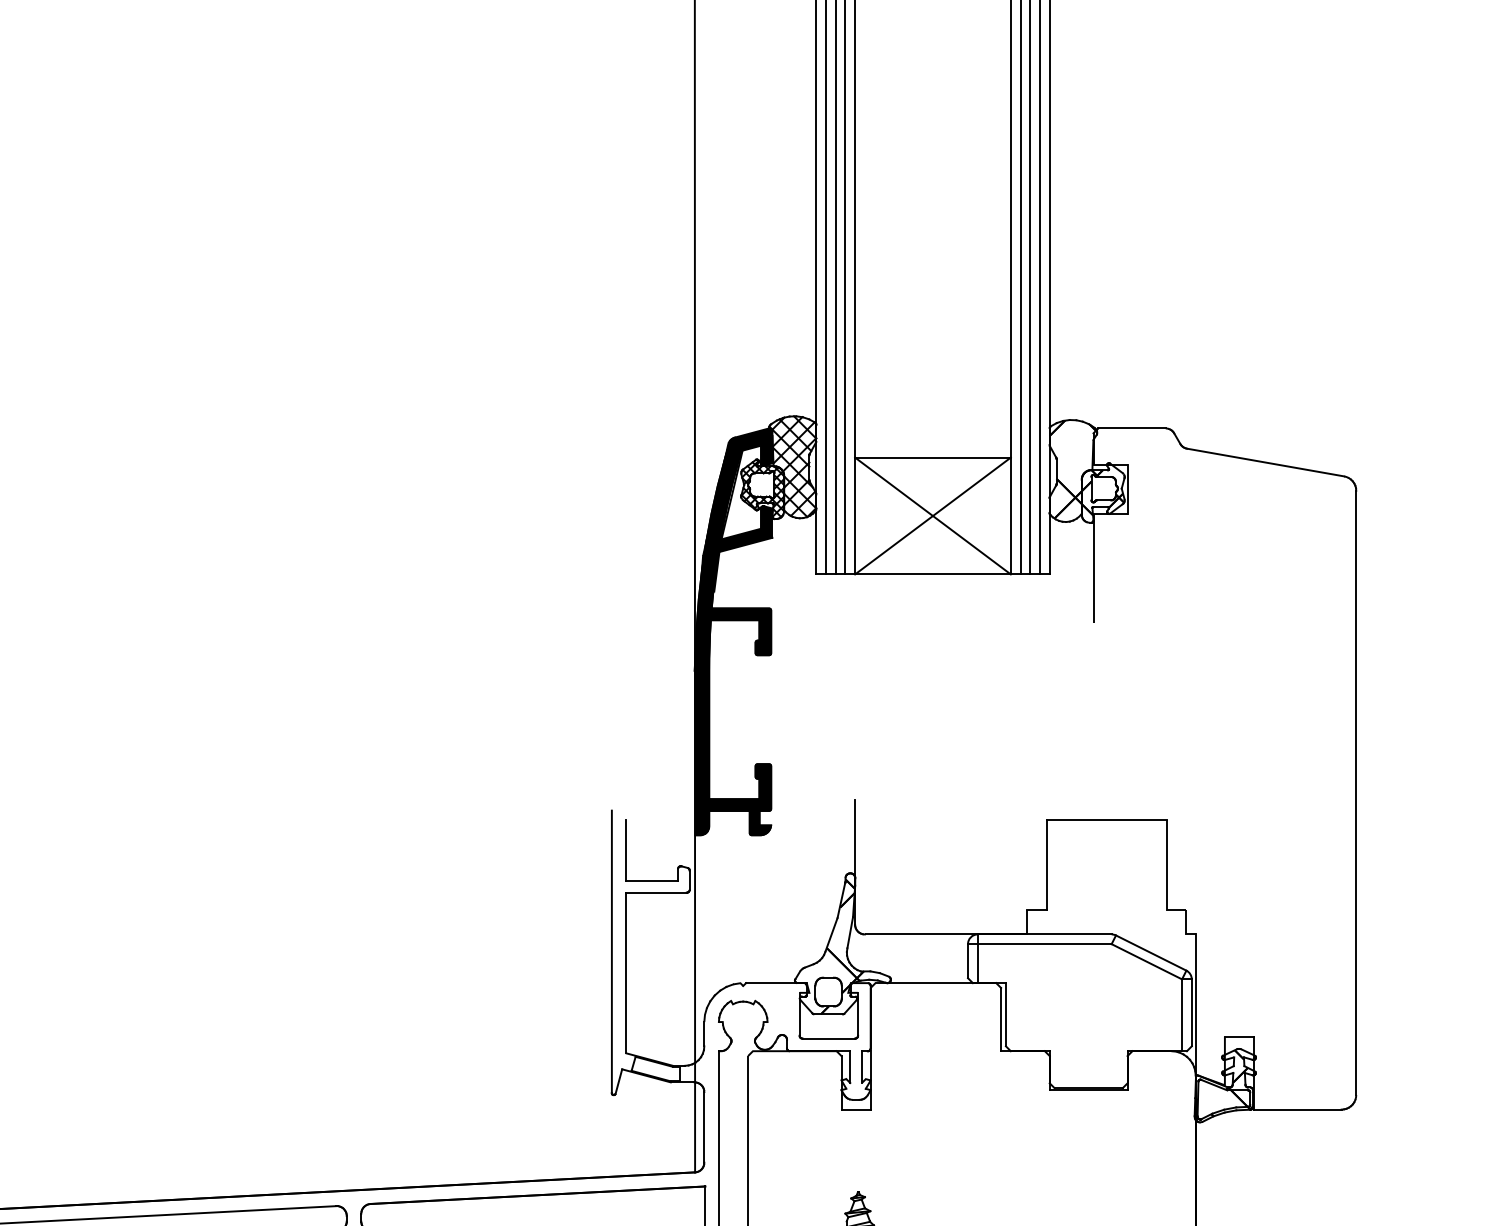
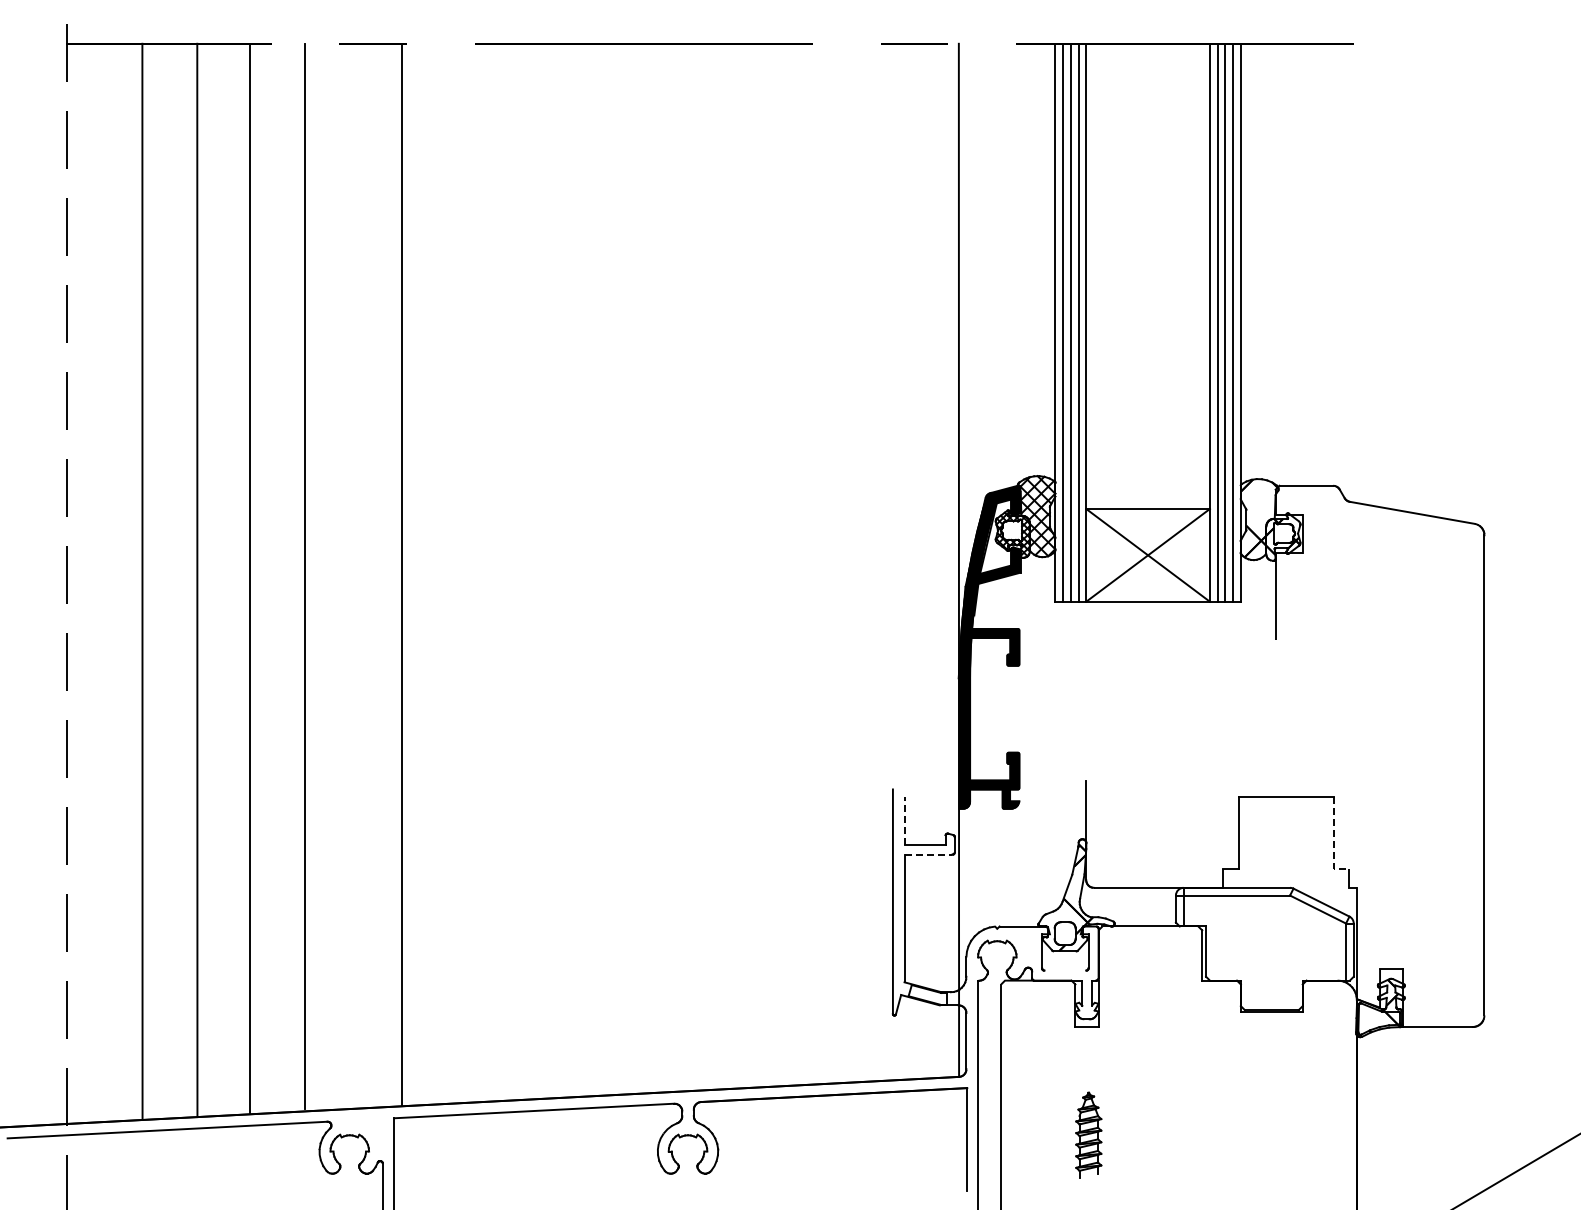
line: (626, 849) -> (904, 820), solid -> dashed
line: (1166, 876) -> (1333, 841), solid -> dashed
line: (656, 892) -> (928, 854), solid -> dashed
line: (829, 1038) -> (1065, 970), removed

